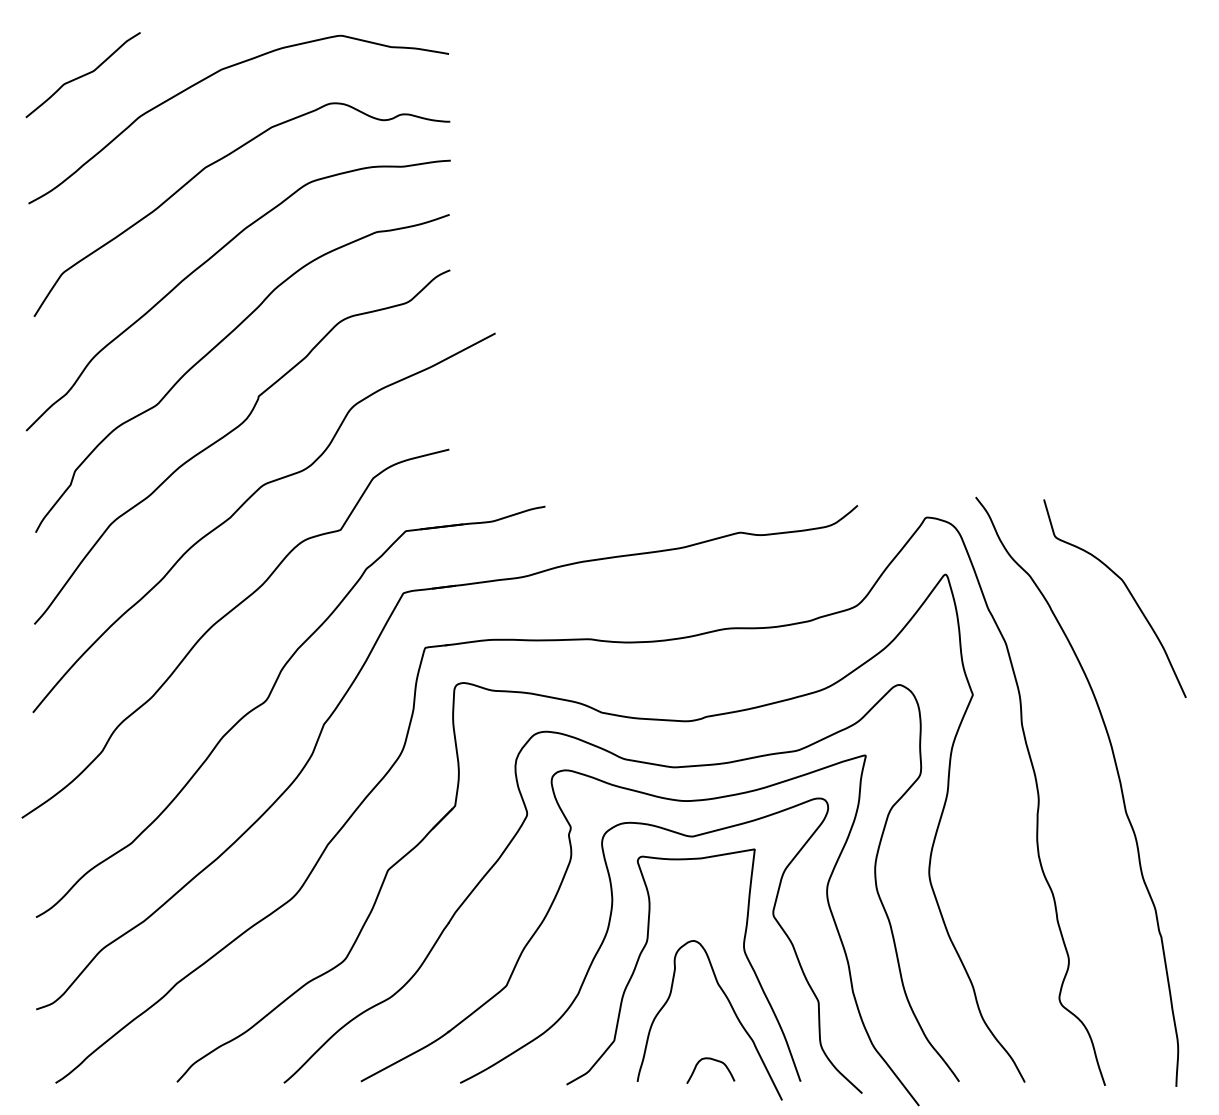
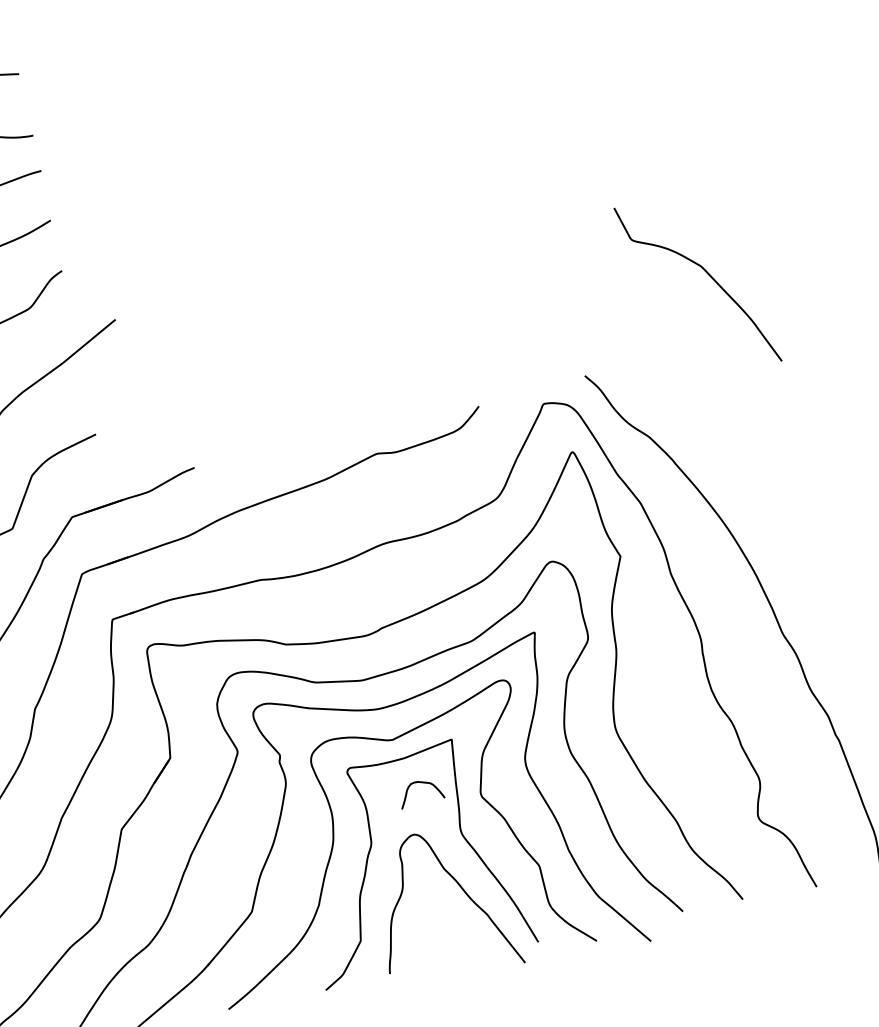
curve: (1127, 590) -> (707, 274), moved
curve: (712, 1060) -> (420, 783), moved

